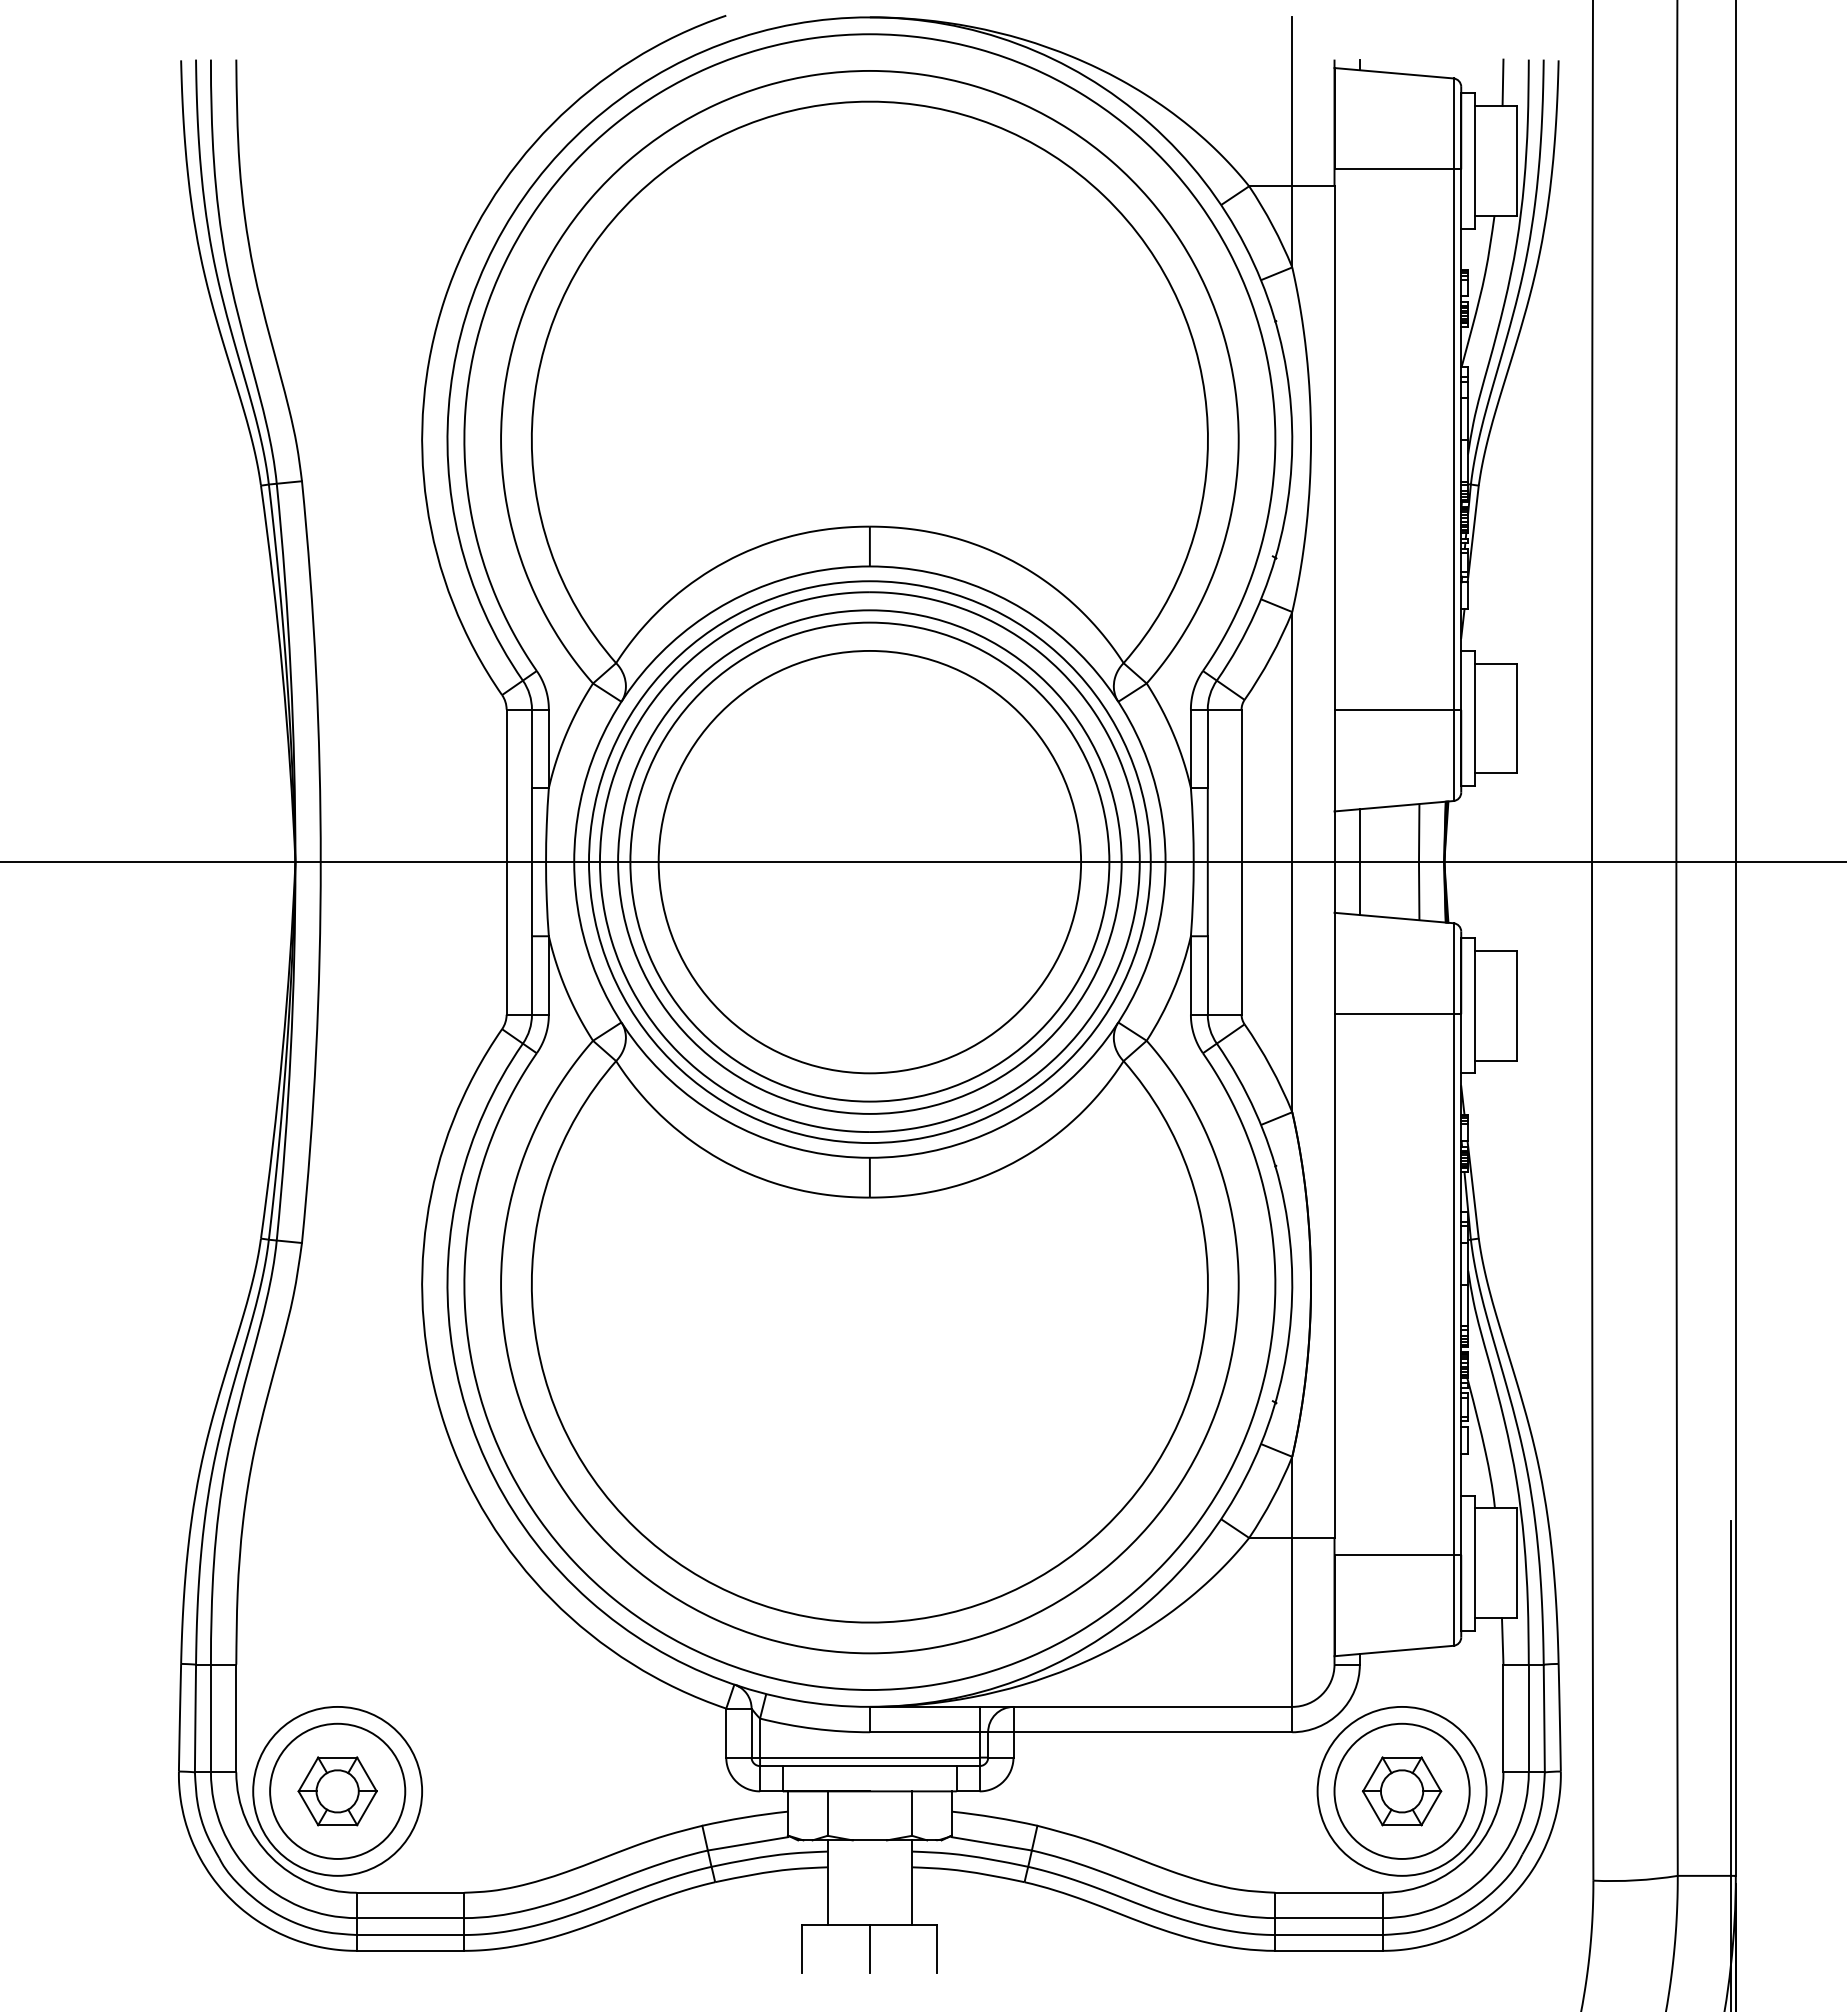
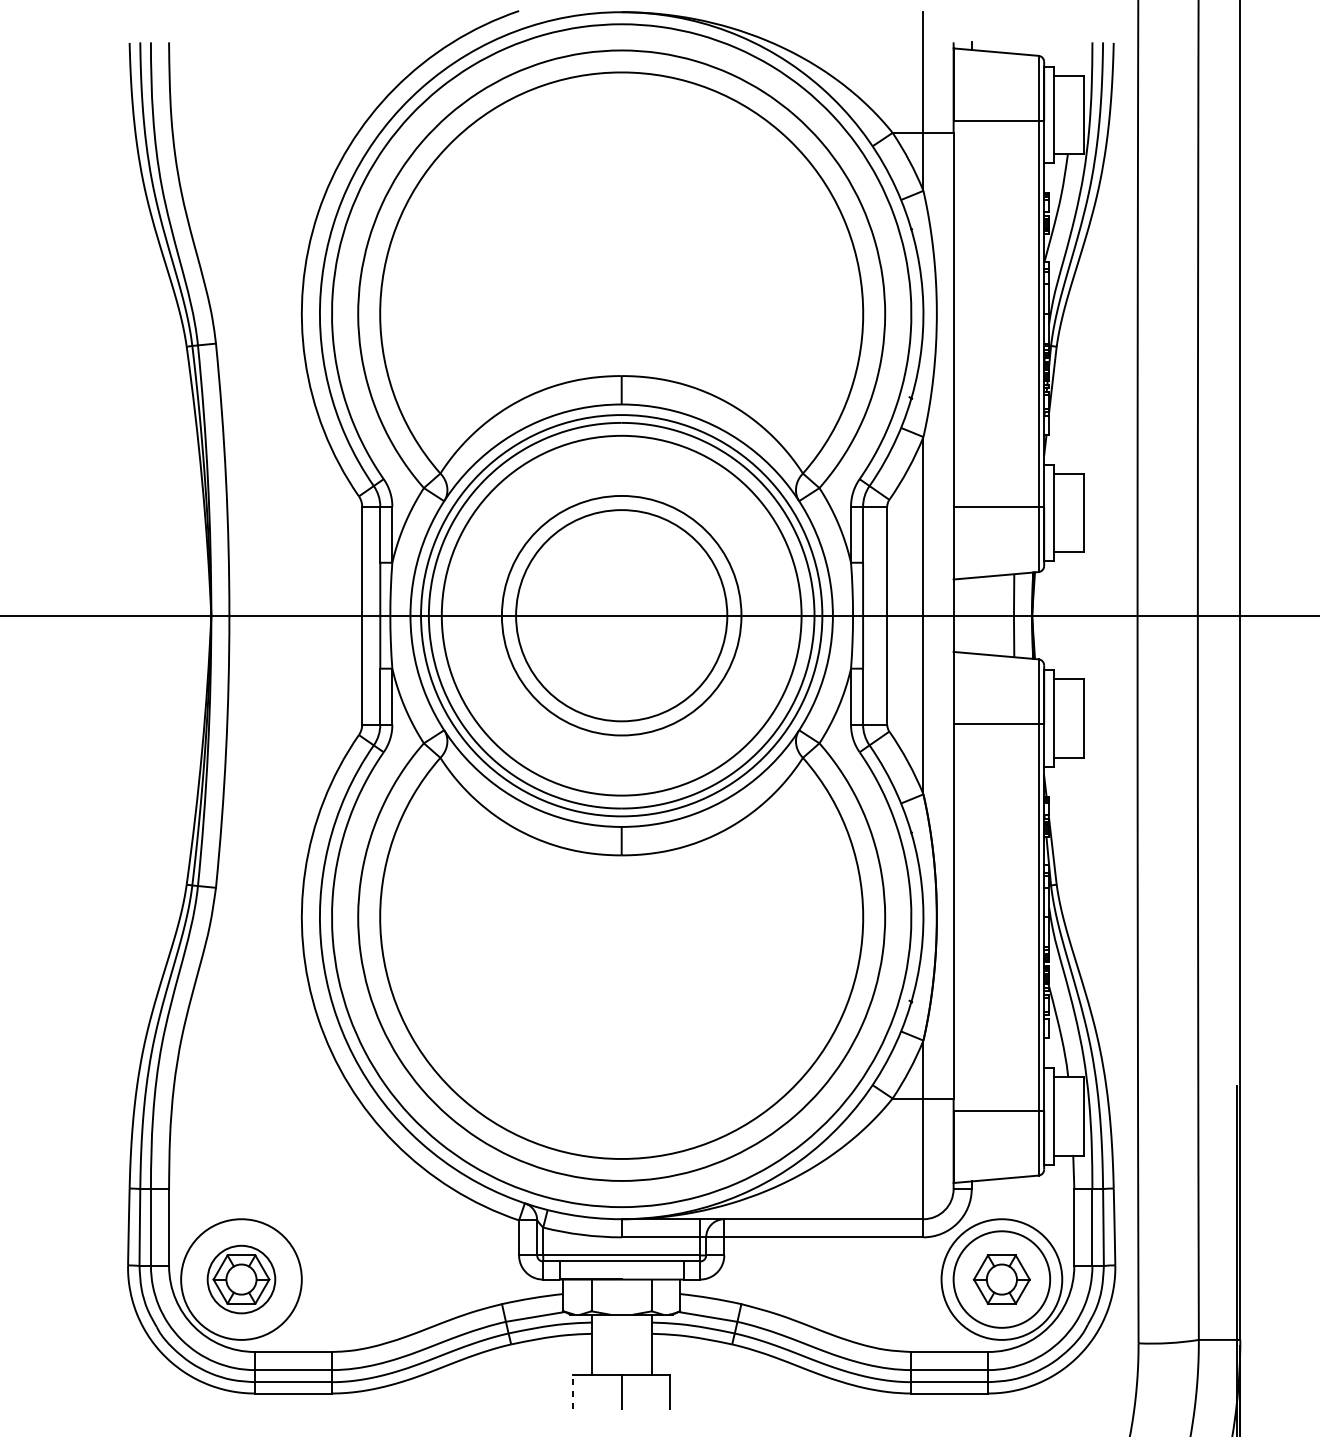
line: (1502, 82) -> (1073, 58), removed
circle: (869, 861) -> (621, 615), size x0.7
circle: (869, 861) -> (621, 615), size x0.7
line: (1359, 862) -> (971, 615), removed
circle: (337, 1790) -> (241, 1278), size x0.7
line: (802, 1948) -> (573, 1391), solid -> dashed

